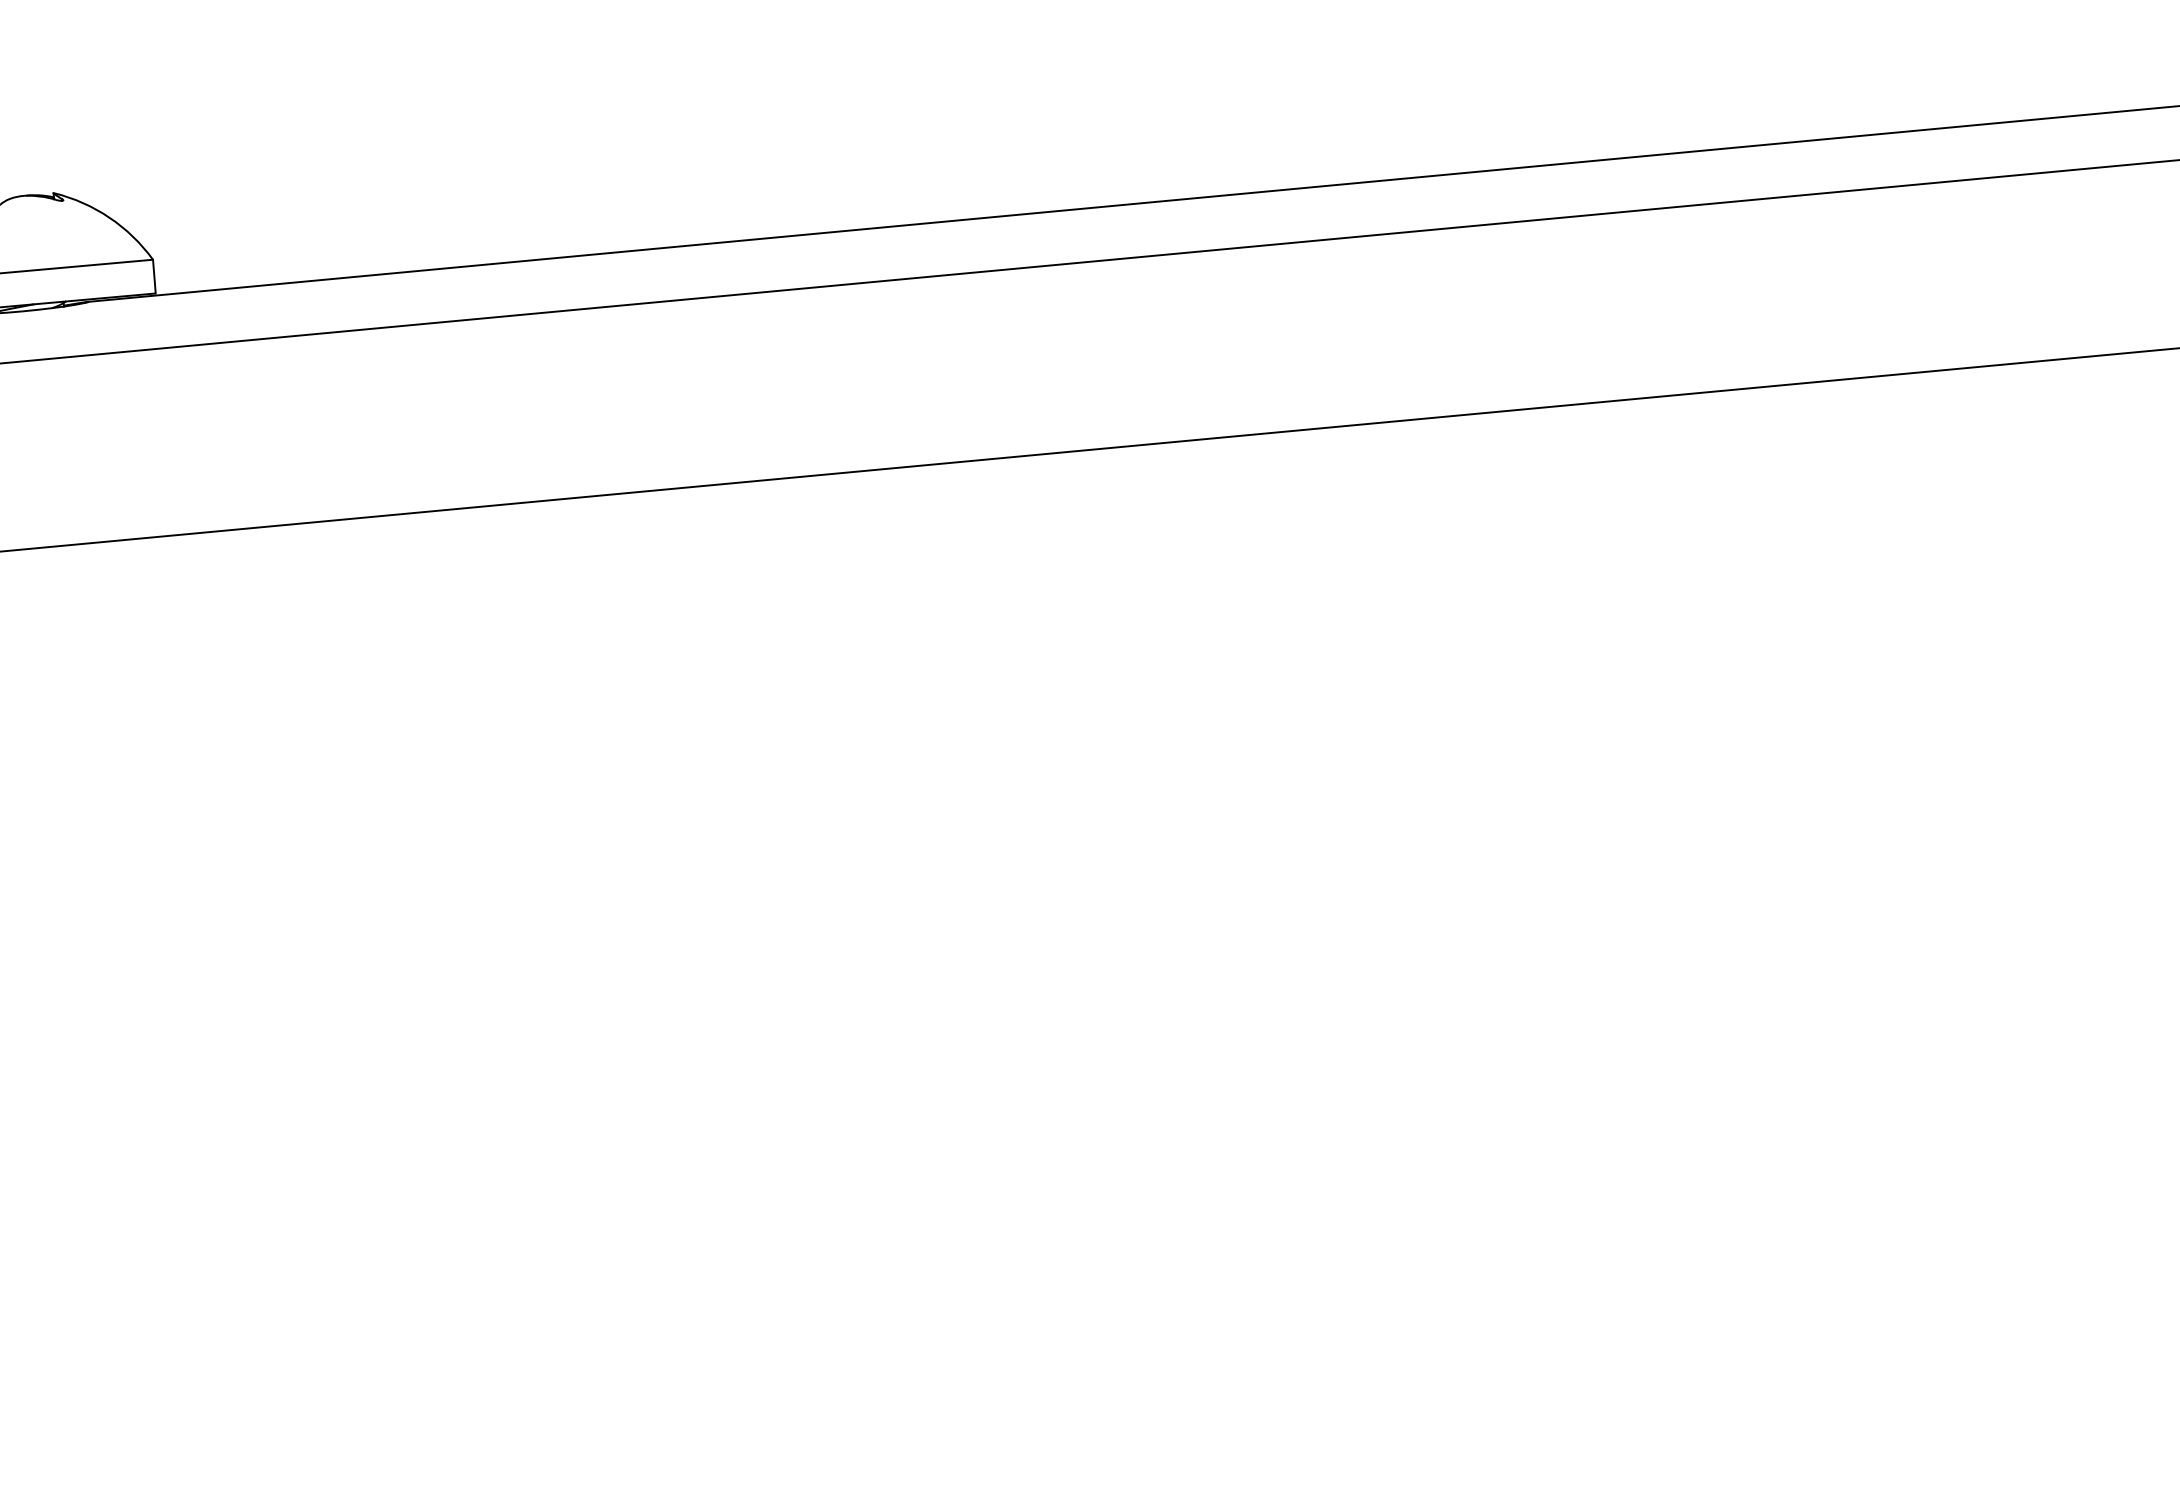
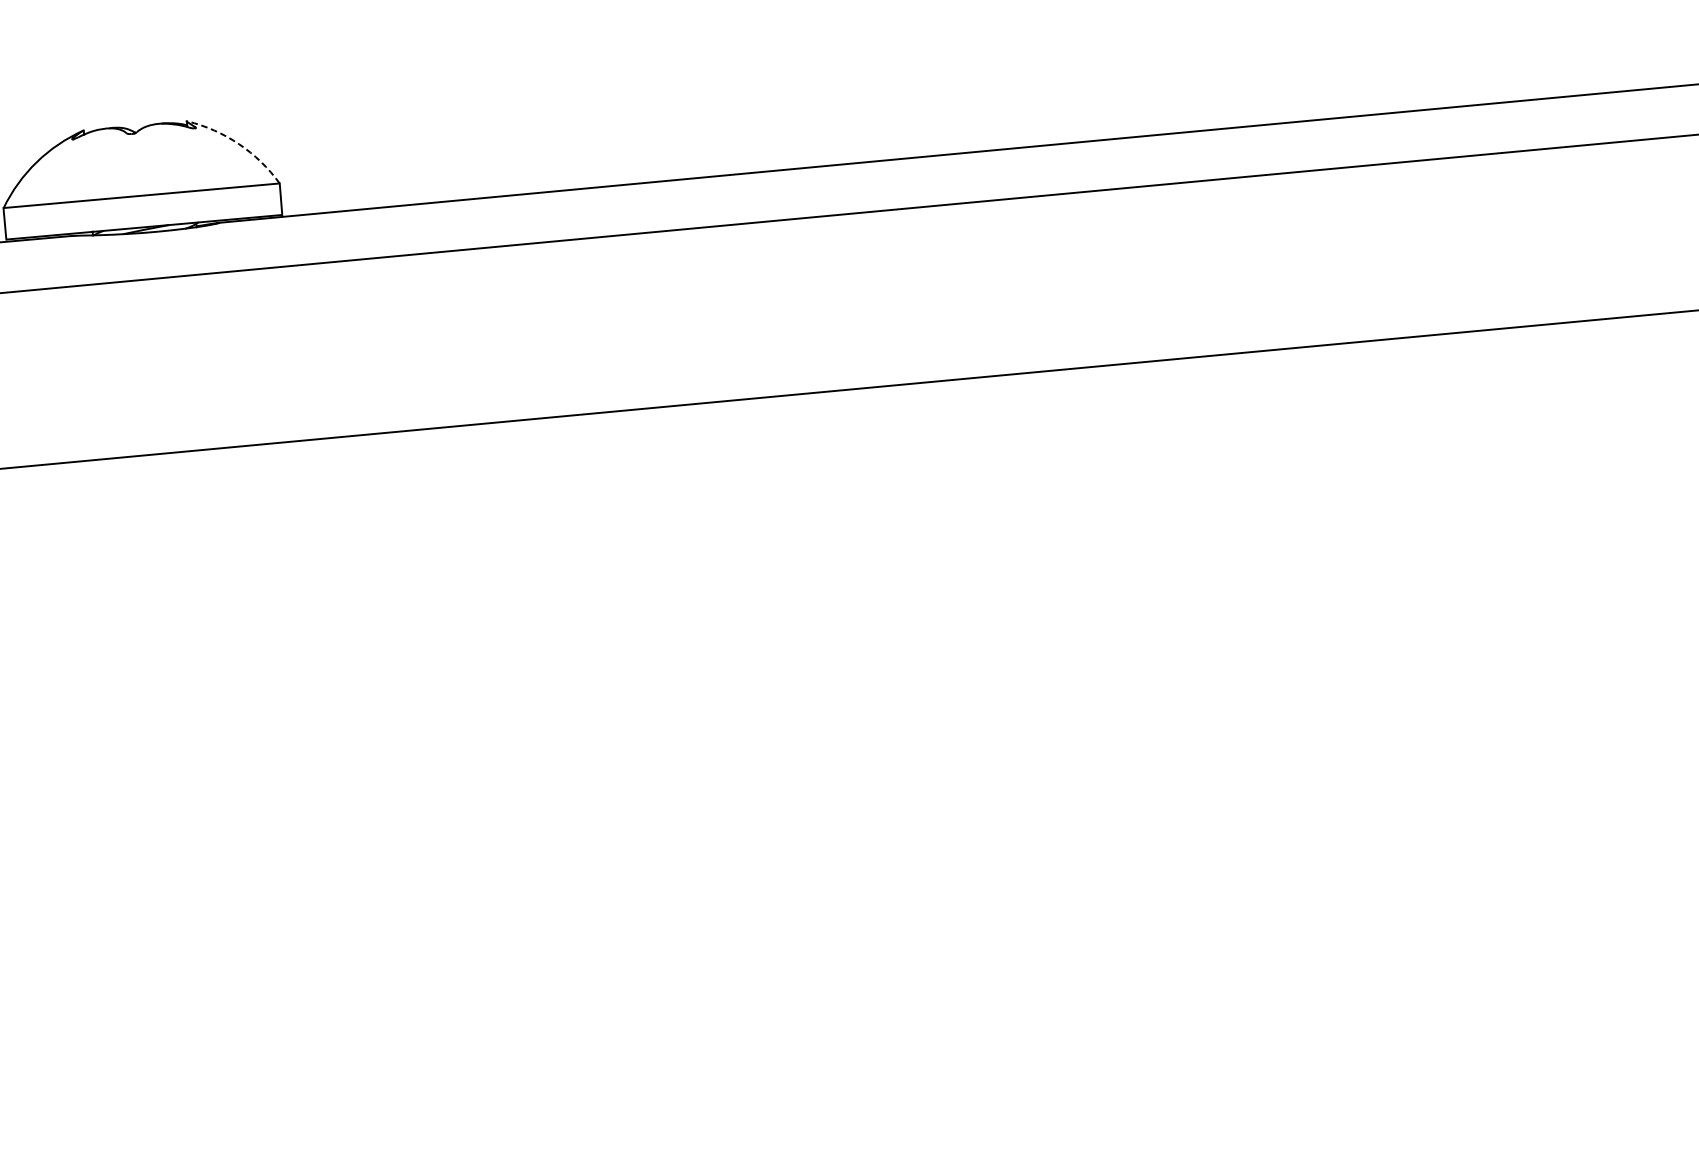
arc: (109, 217) -> (239, 144), solid -> dashed

